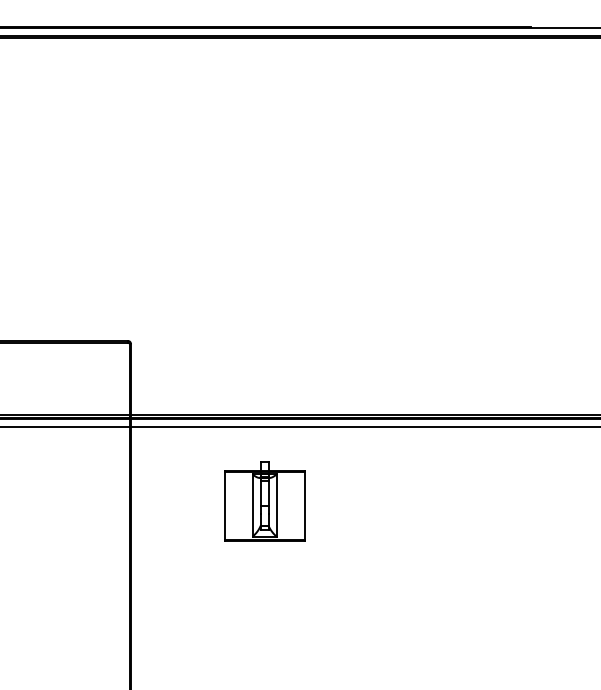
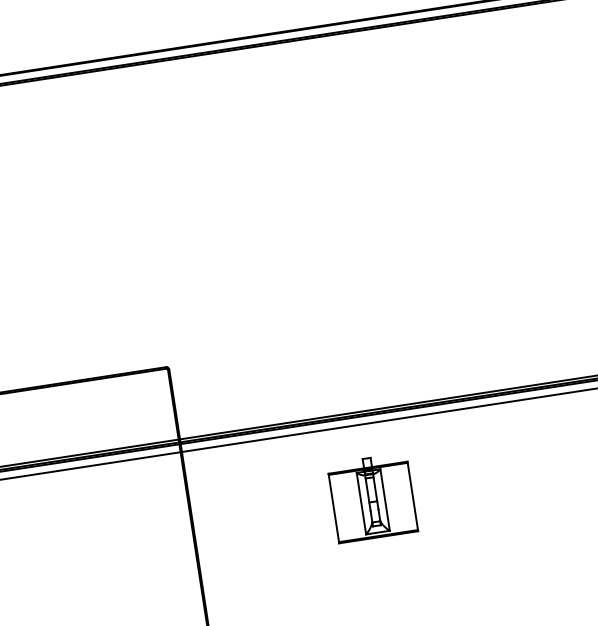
part: (264, 501) -> (372, 497), moved

